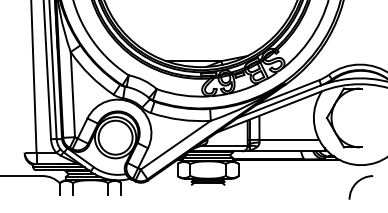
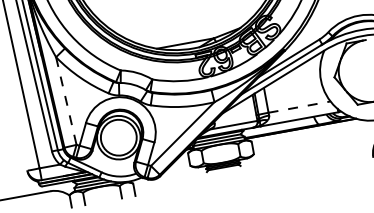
line: (72, 94) -> (65, 100), solid -> dashed
line: (289, 139) -> (299, 106), solid -> dashed

